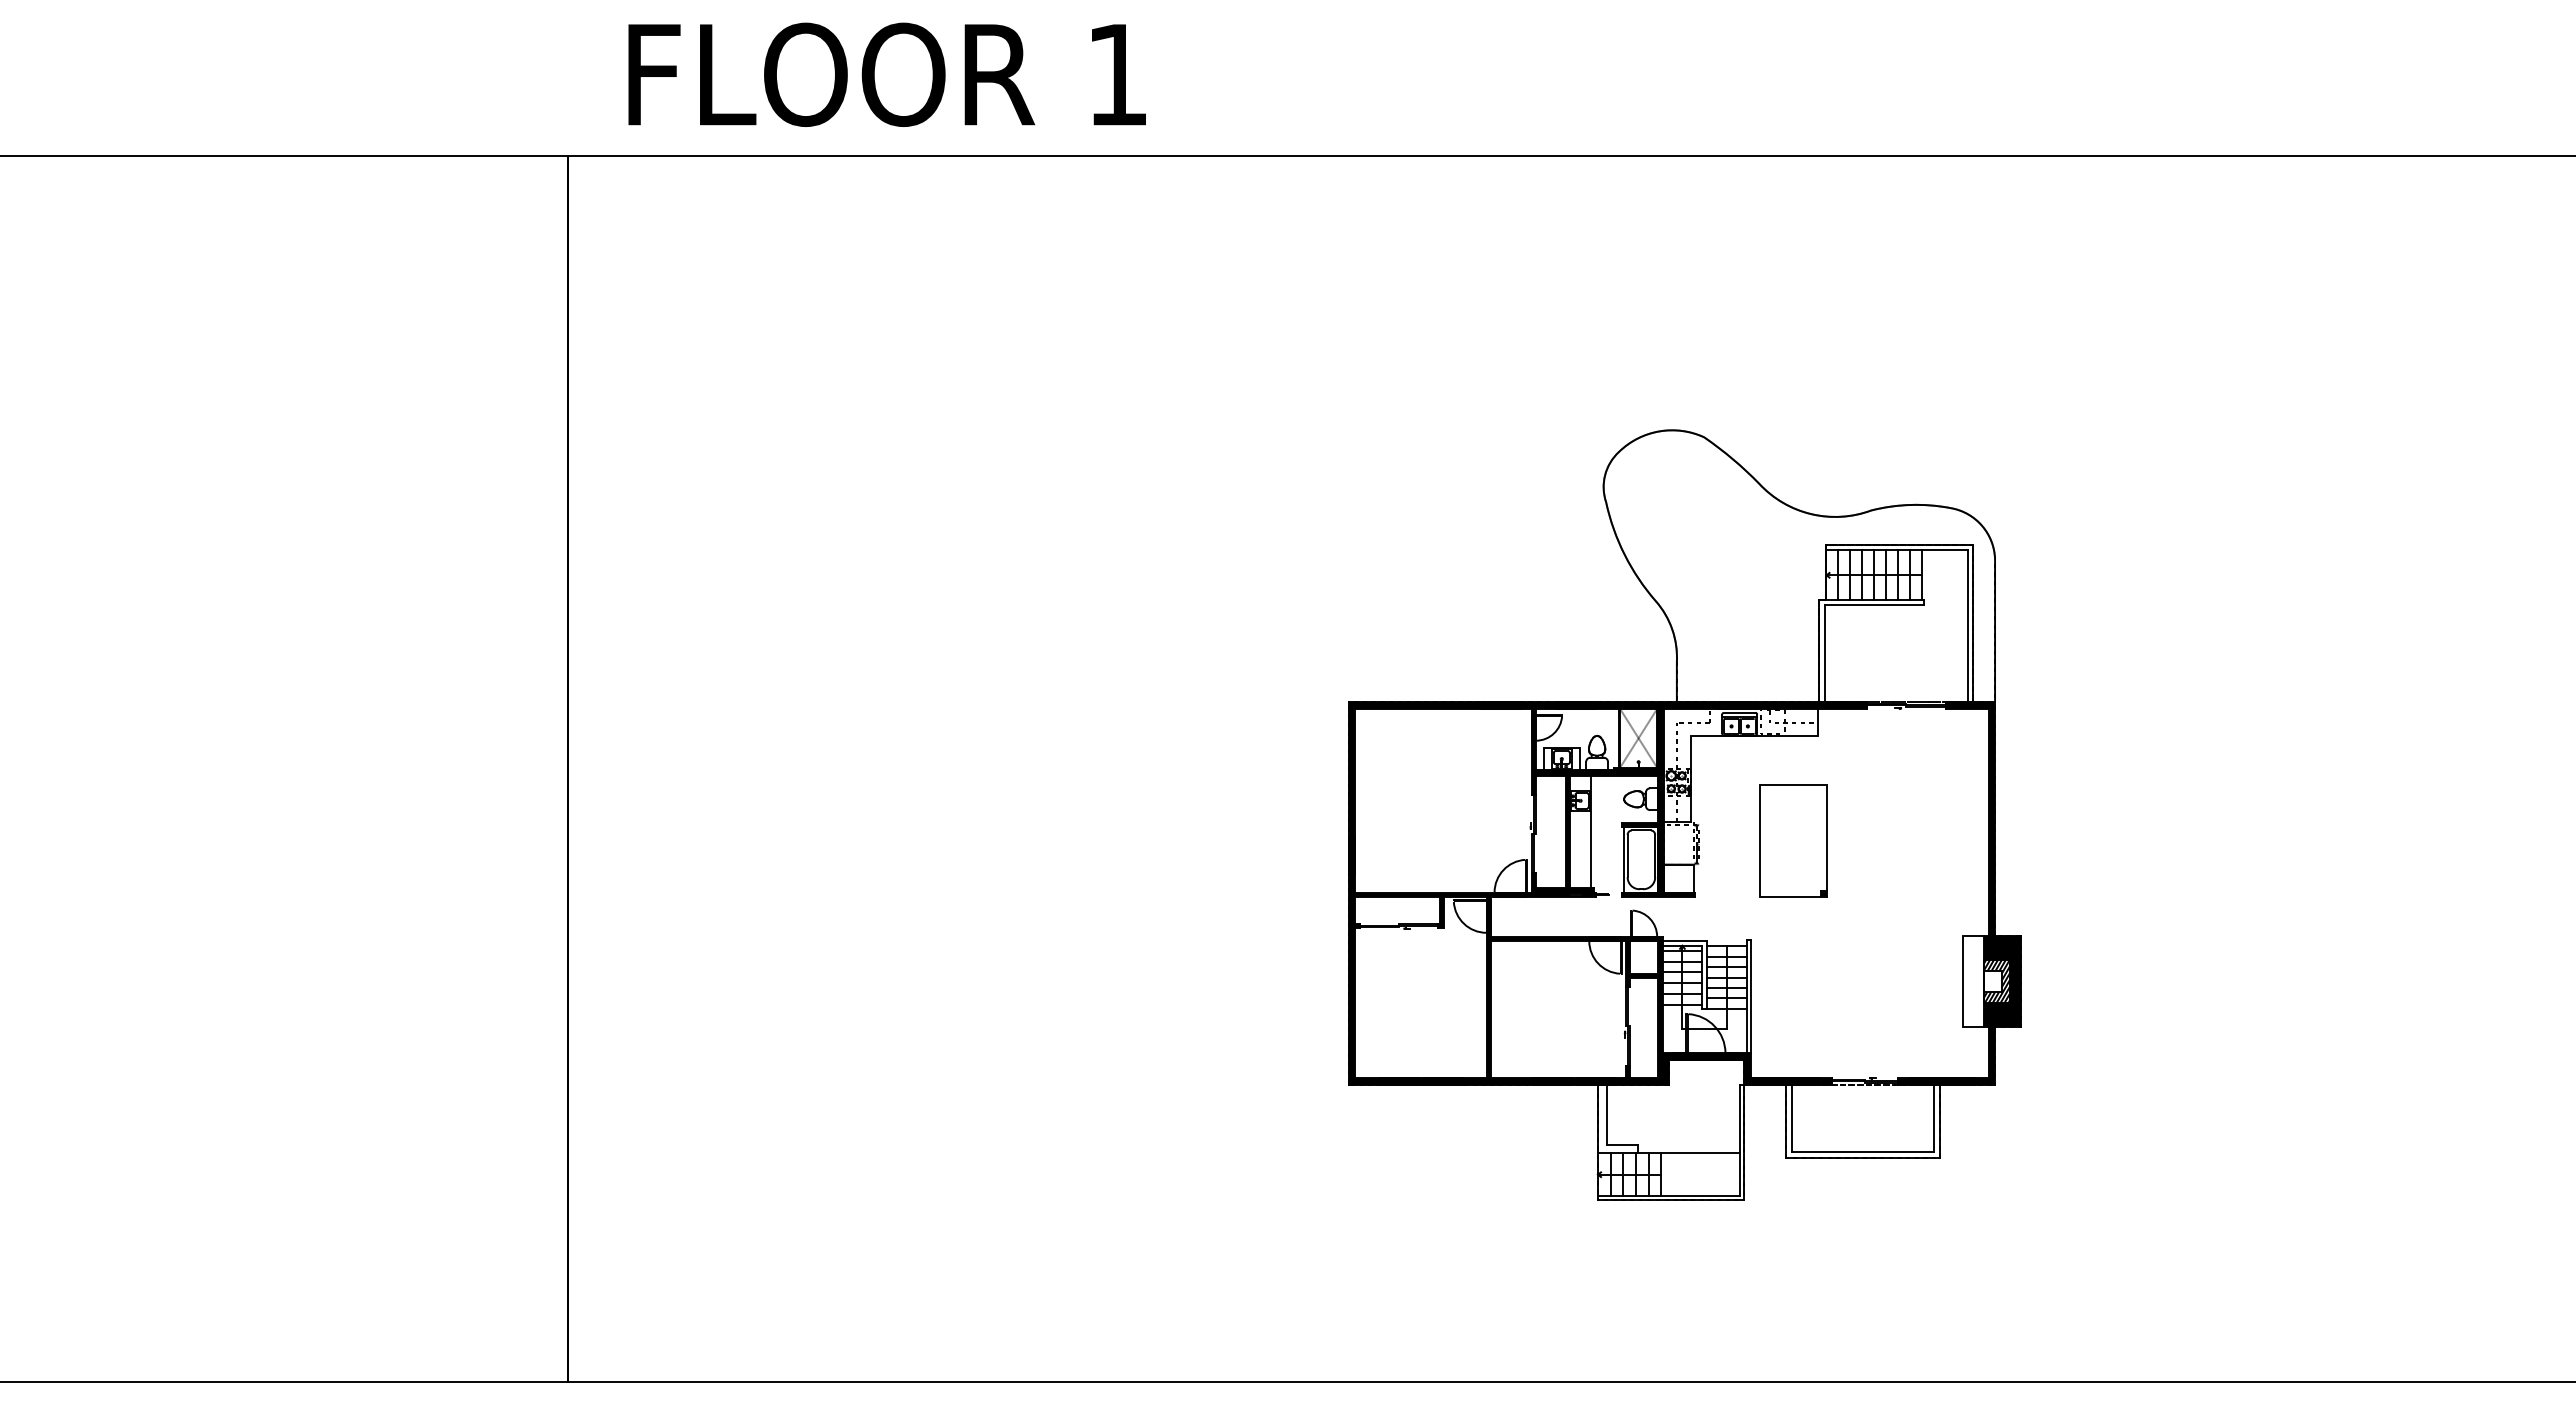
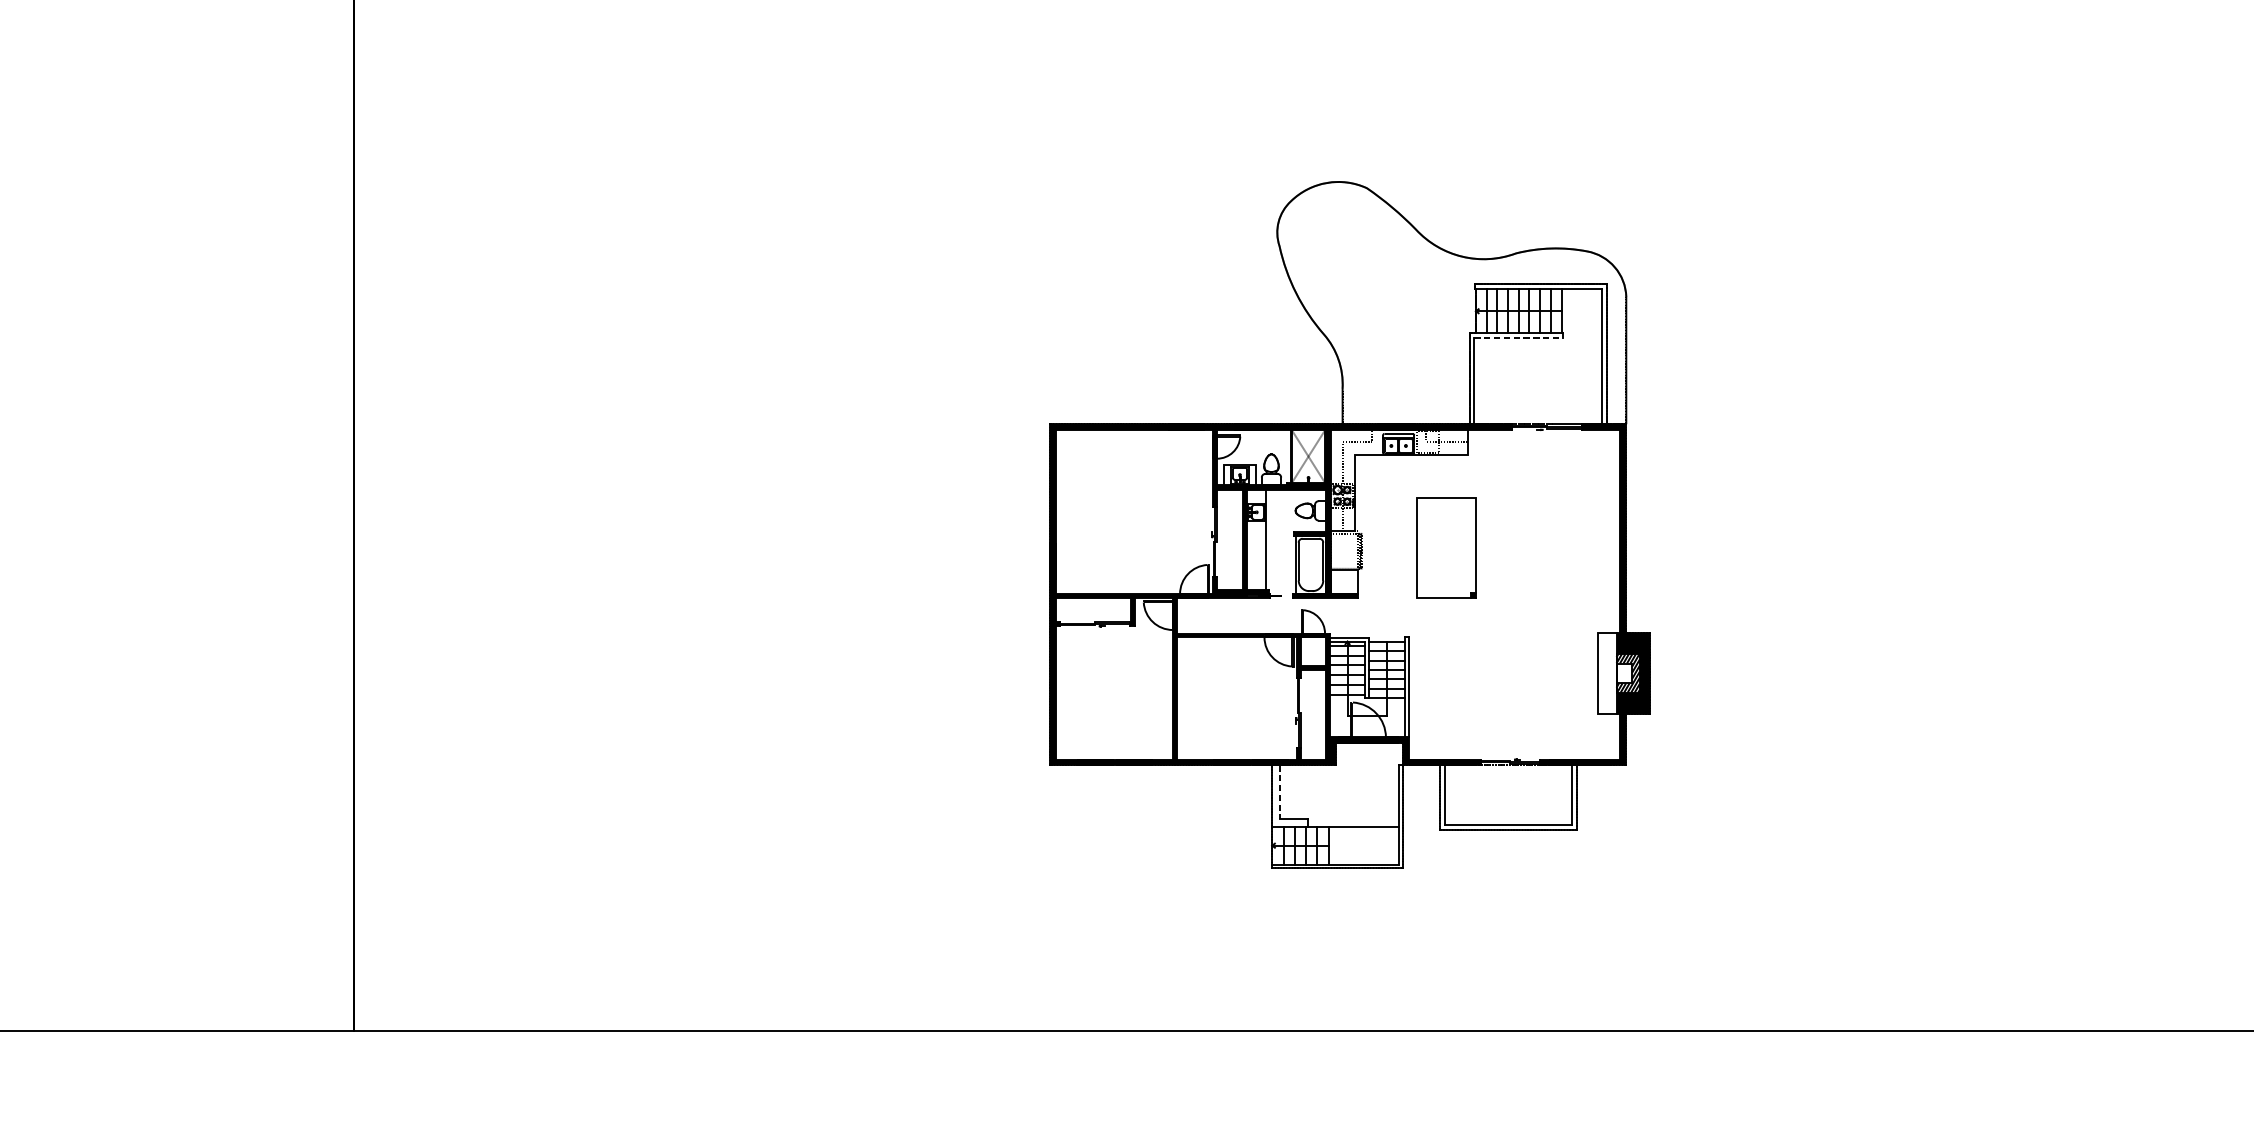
line: (1874, 605) -> (1518, 338), solid -> dashed
line: (1606, 1115) -> (1279, 792), solid -> dashed

